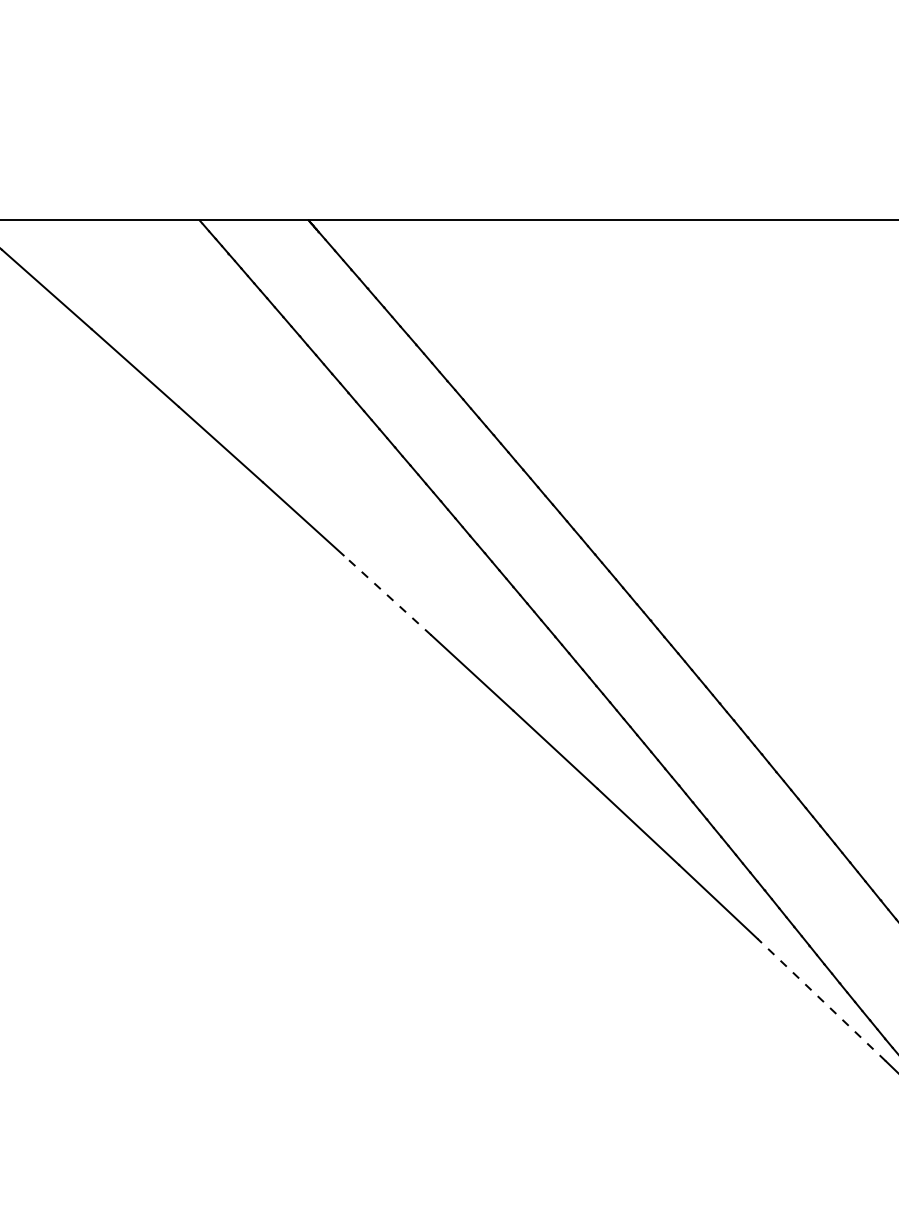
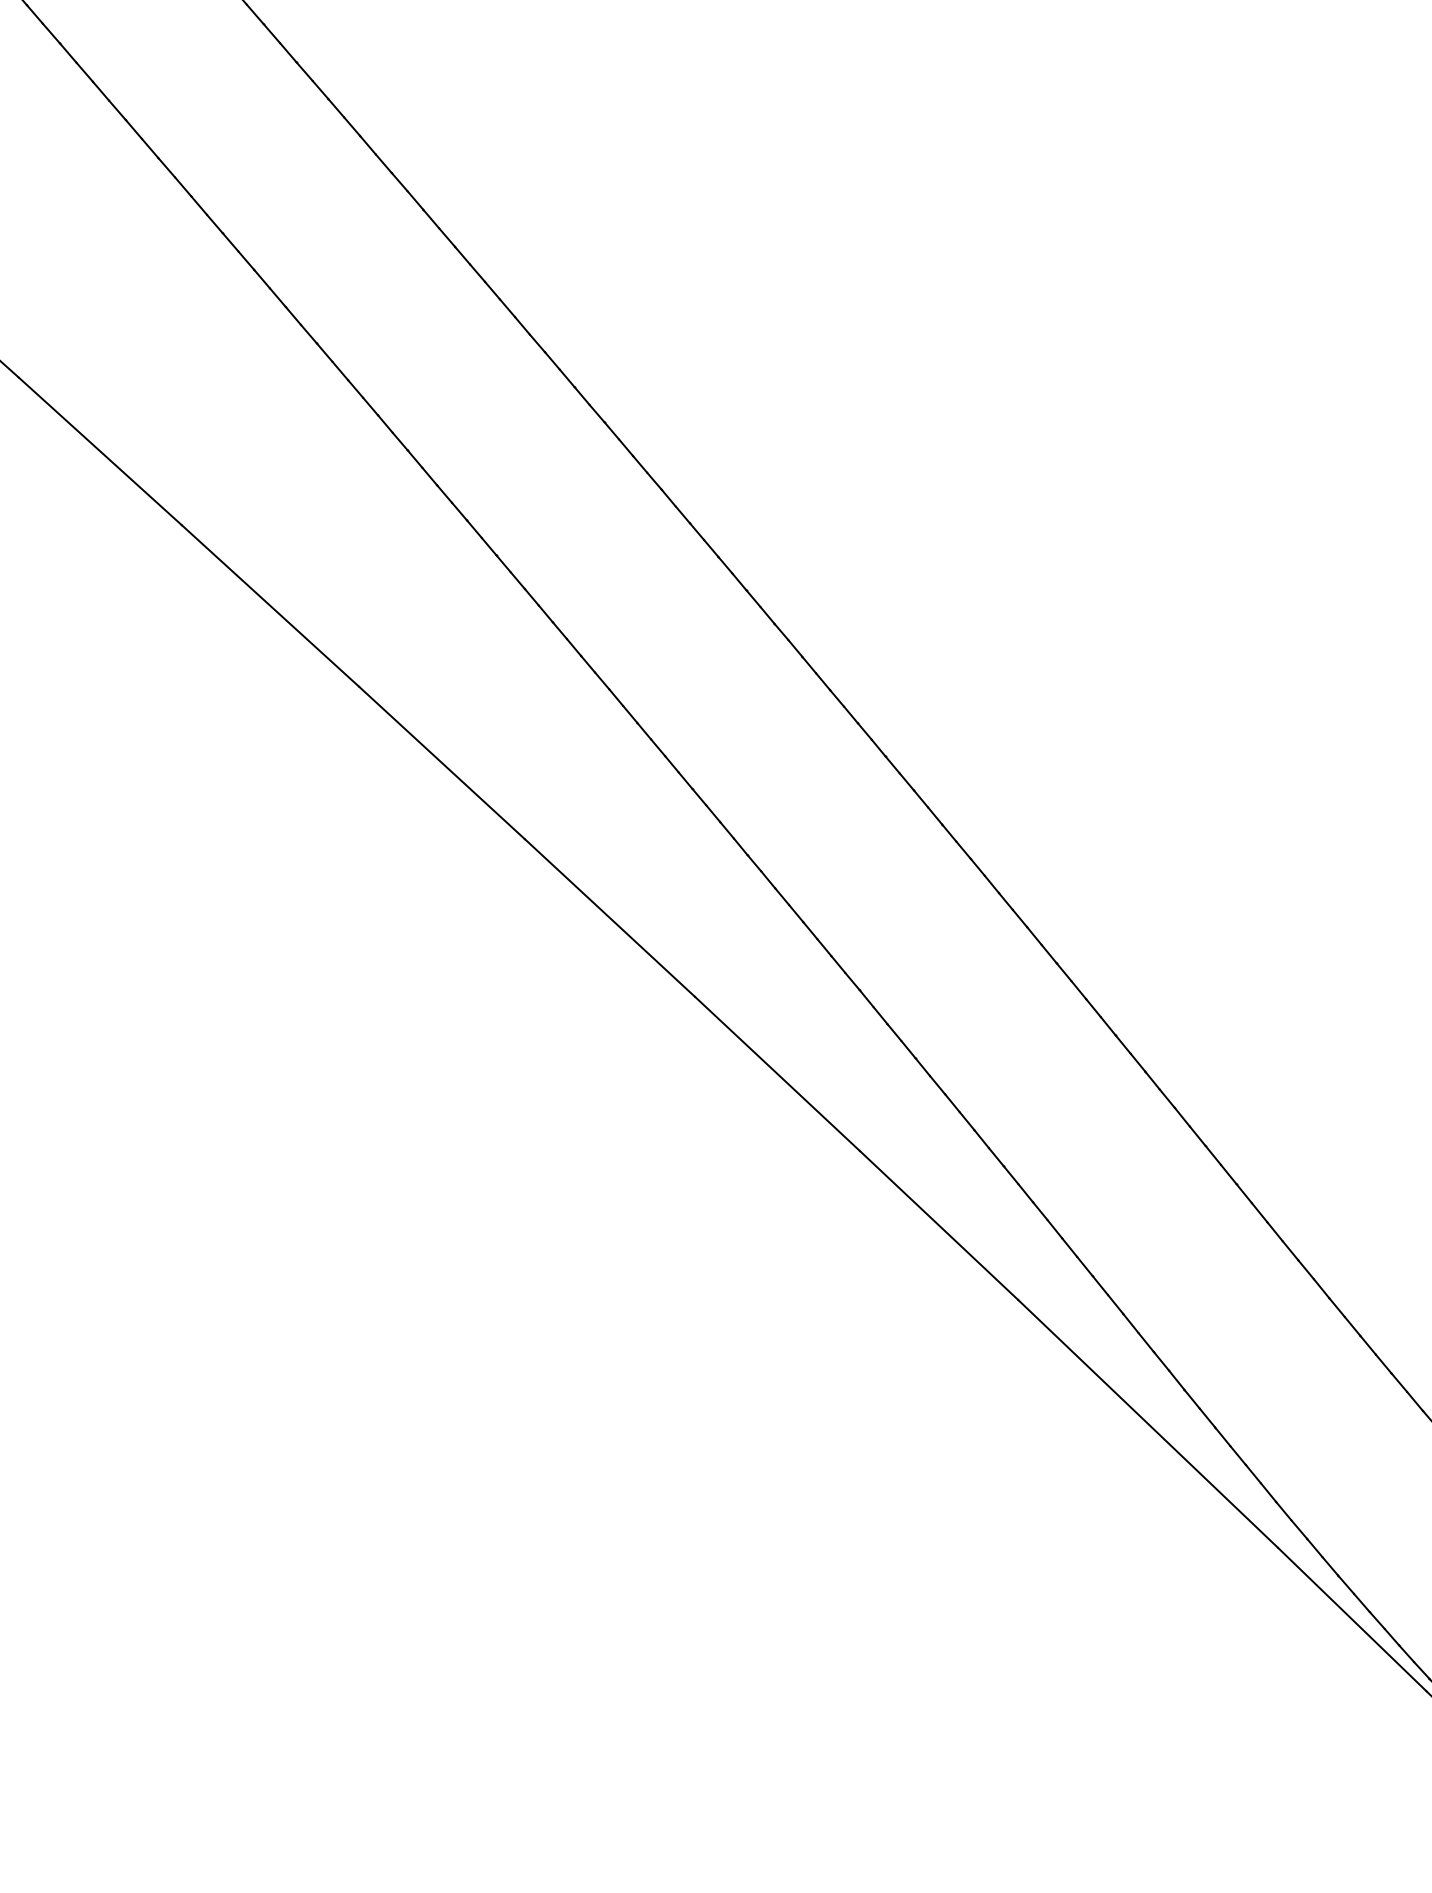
line: (387, 595) -> (270, 606), dashed -> solid
line: (821, 999) -> (1147, 1422), dashed -> solid

